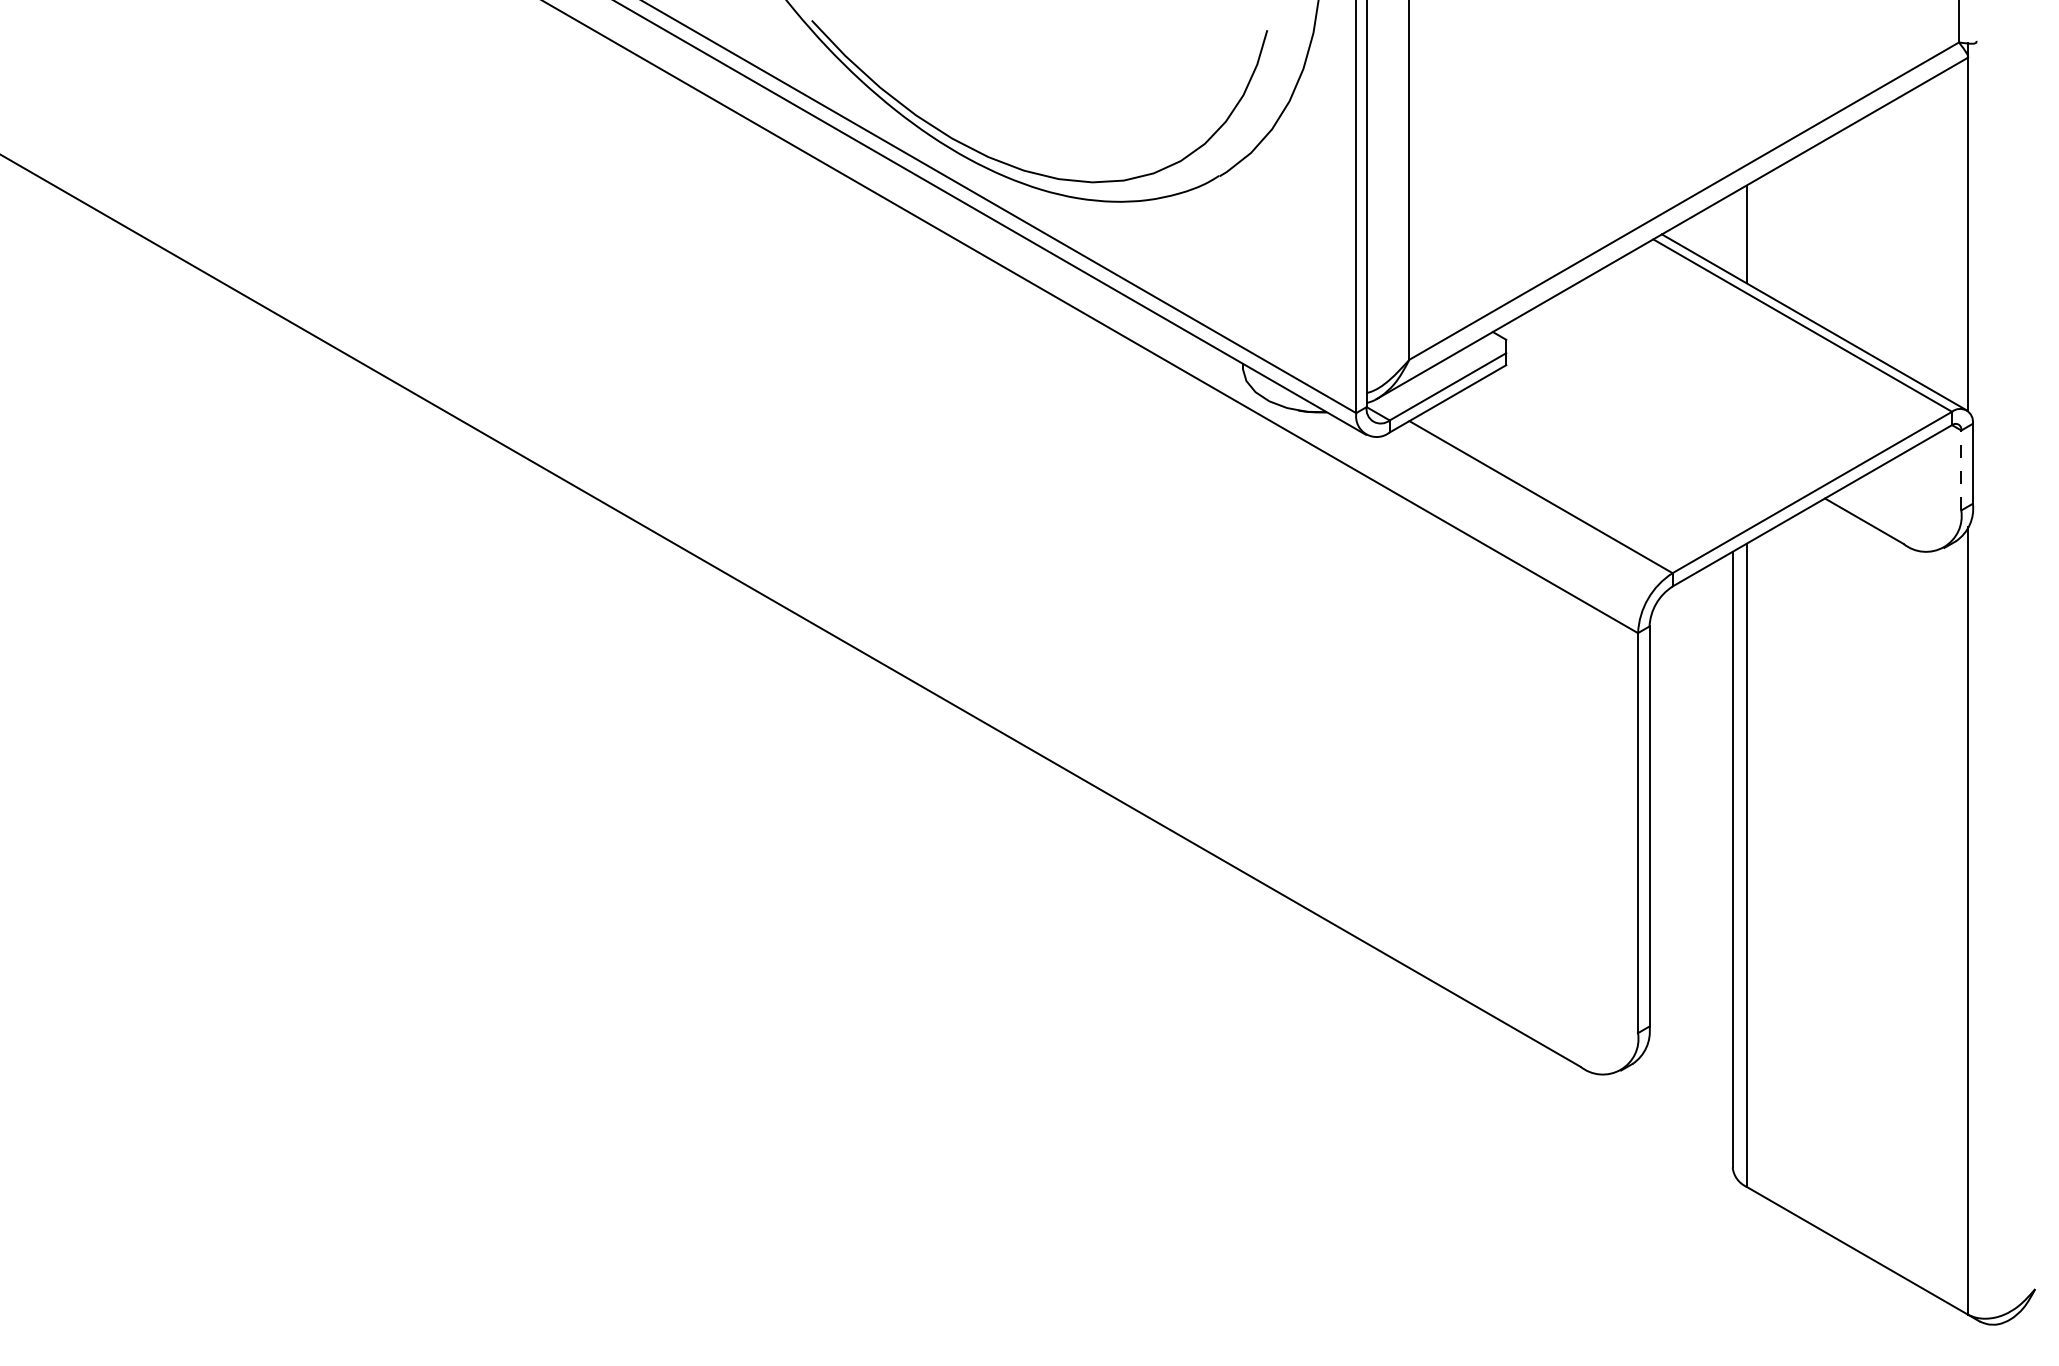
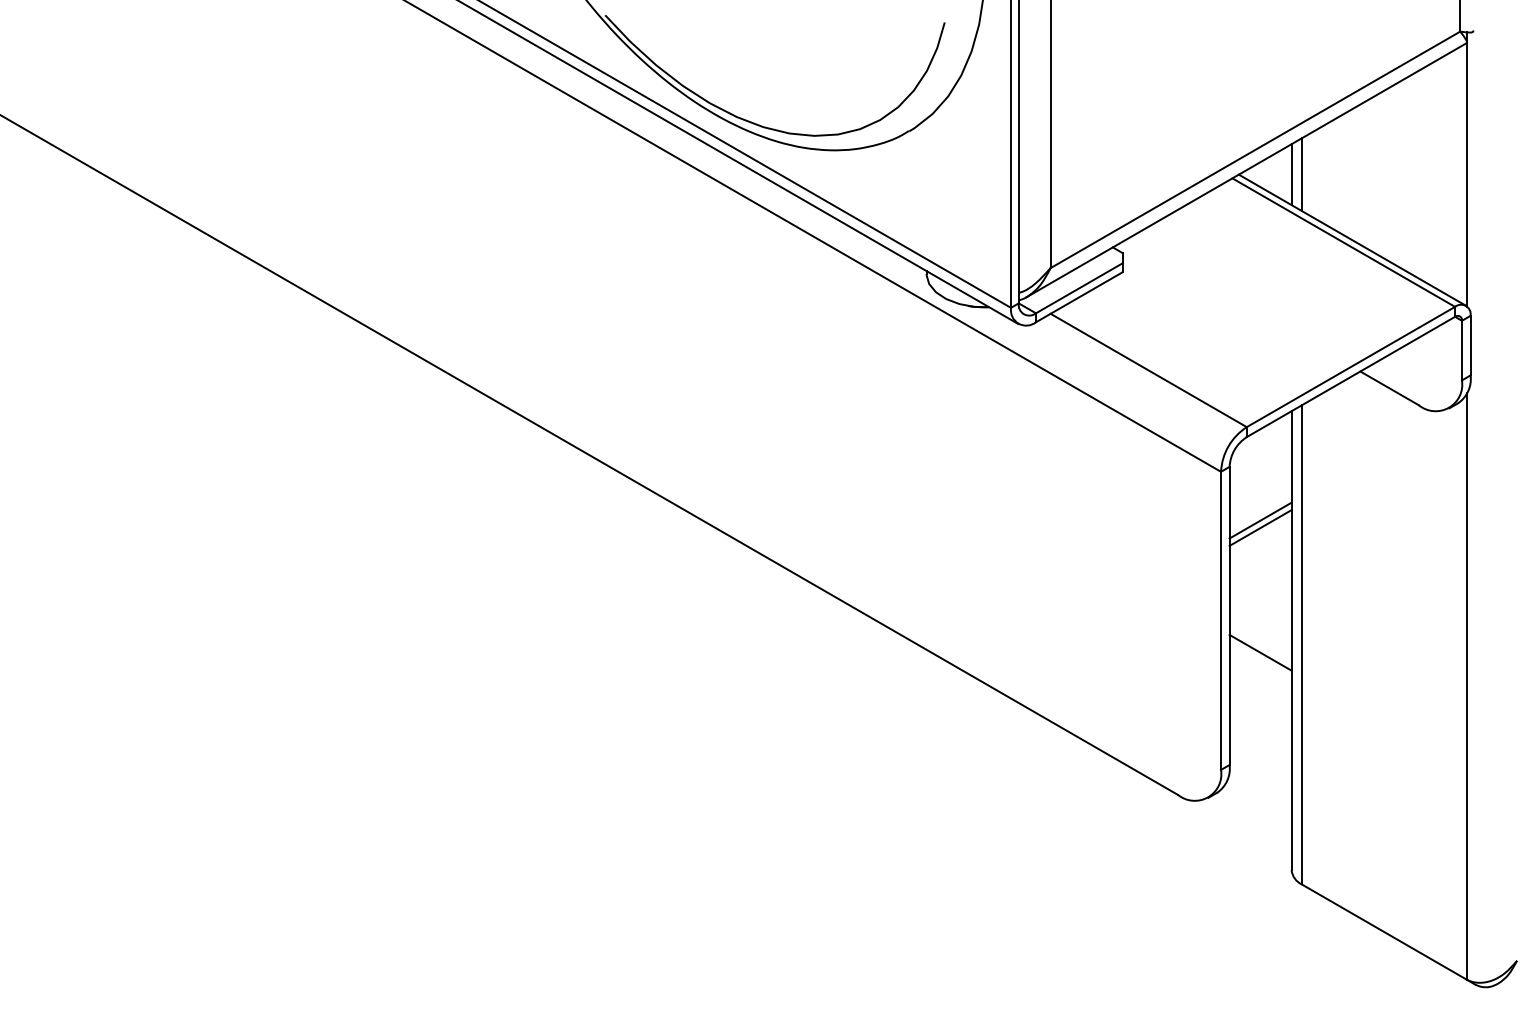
line: (1732, 234) -> (1291, 174), added
line: (1961, 470) -> (1462, 350), dashed -> solid
line: (1690, 698) -> (1260, 520), added
line: (1690, 708) -> (1260, 528), added
line: (1690, 875) -> (1260, 652), added

